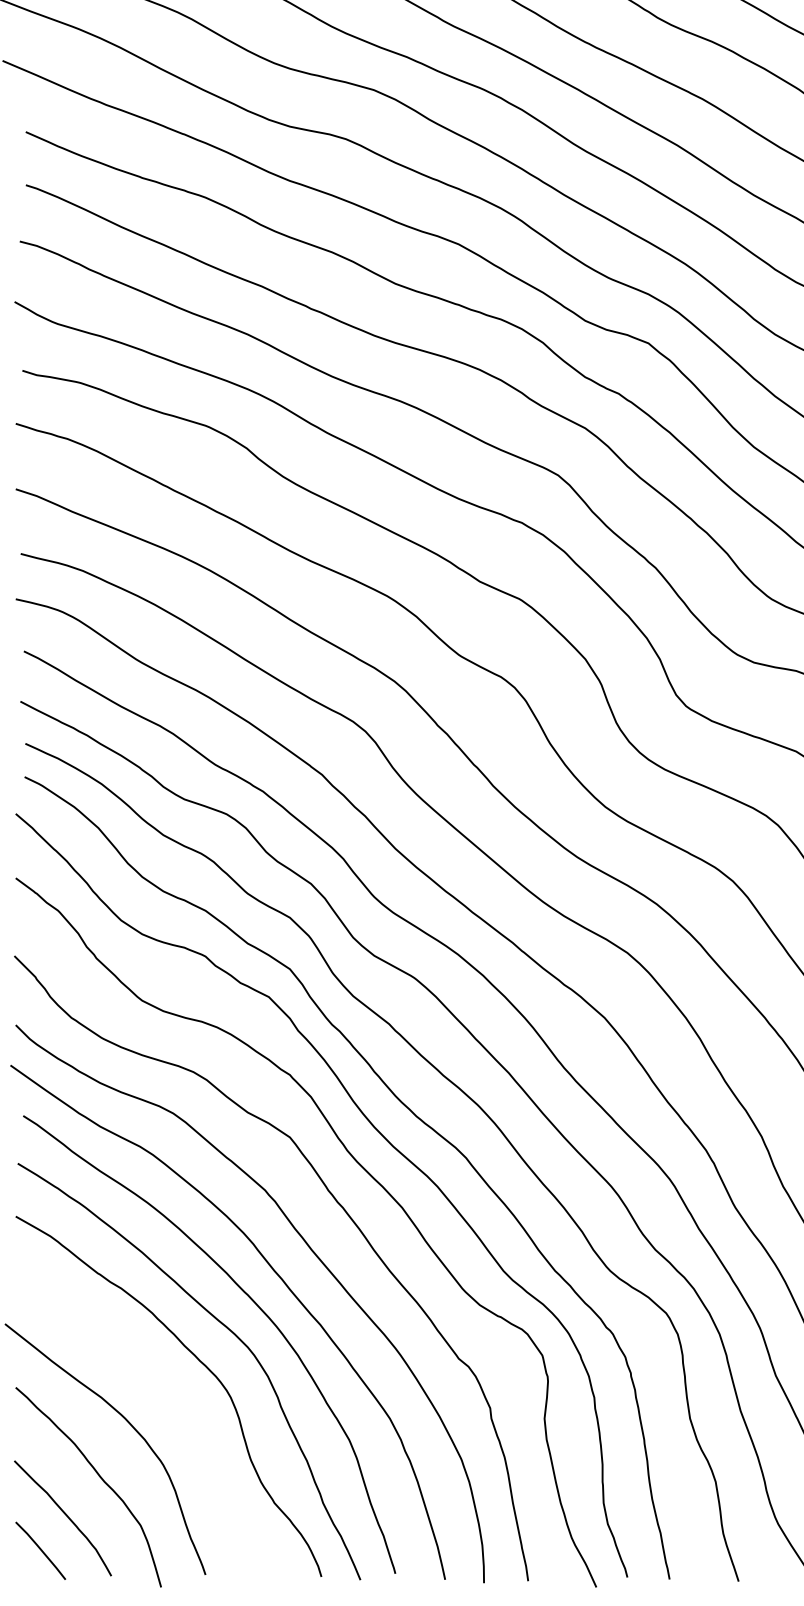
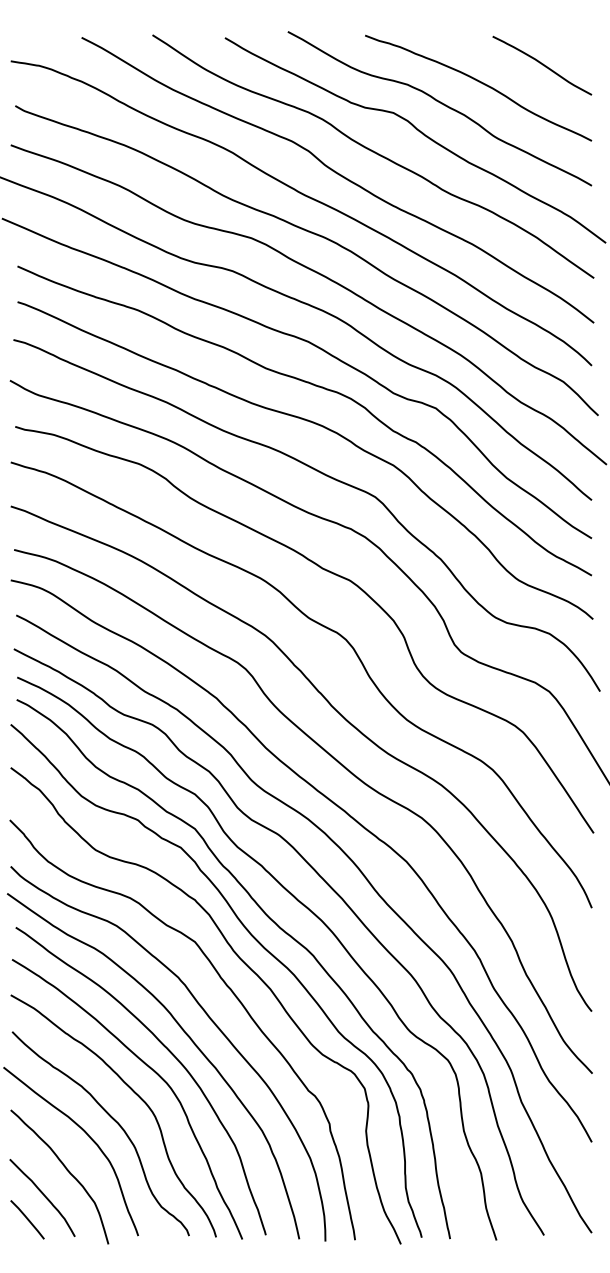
curve: (168, 1403) -> (113, 1120), added

